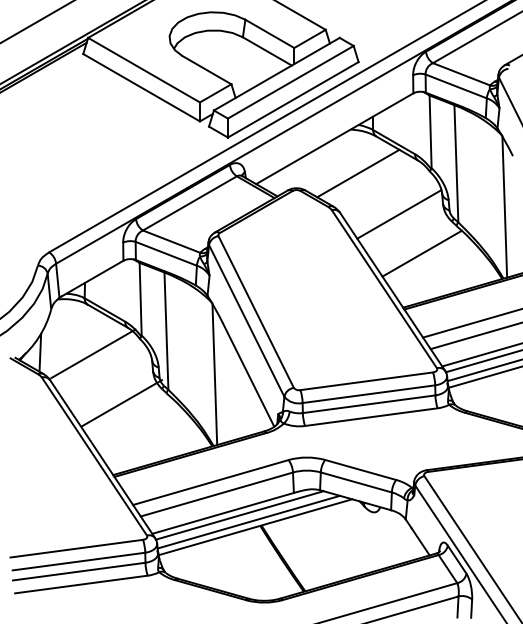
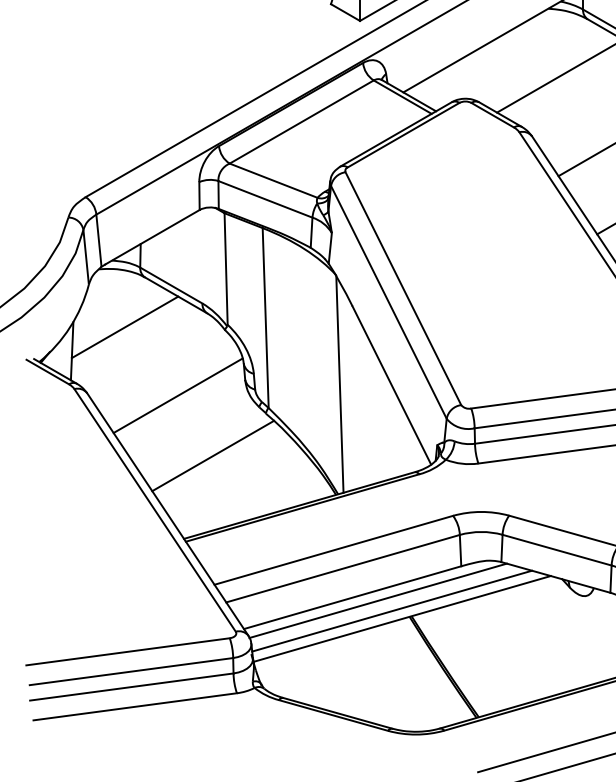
line: (74, 337) -> (124, 327), added
line: (93, 353) -> (178, 395), moved
line: (121, 402) -> (212, 455), moved

